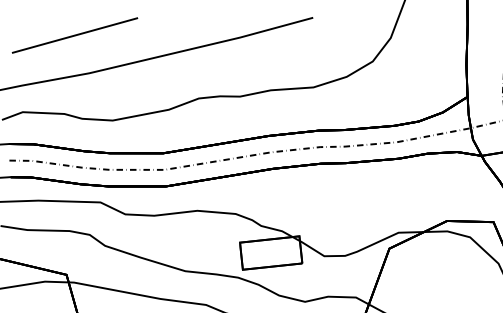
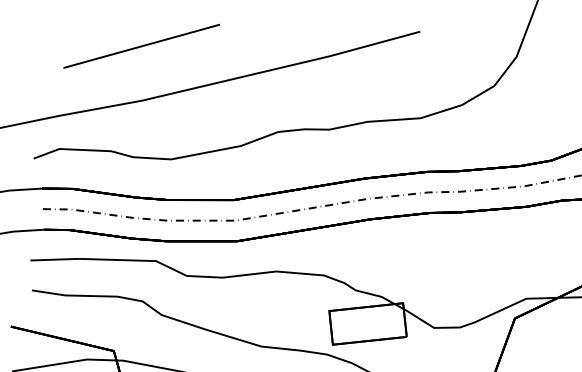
line: (74, 35) -> (141, 46), moved

